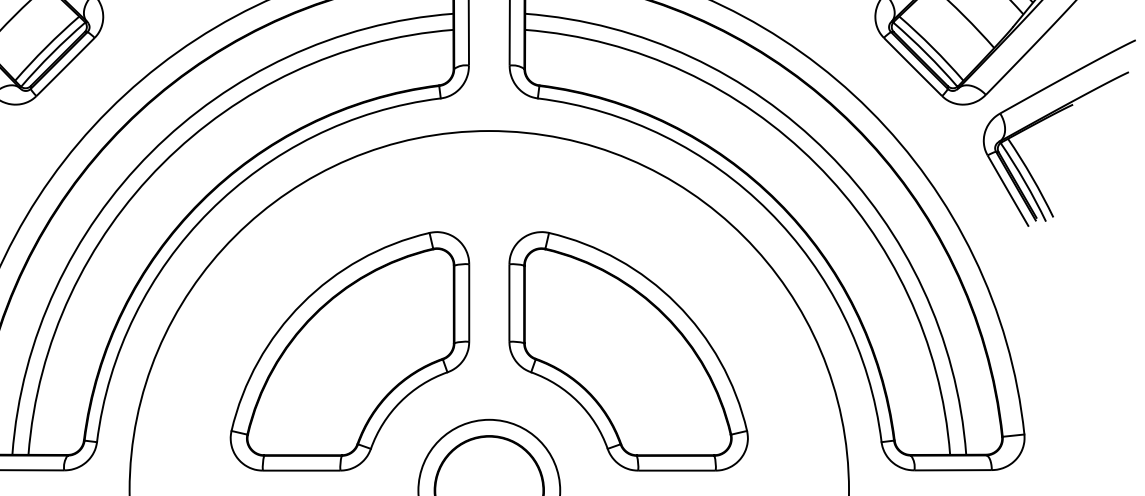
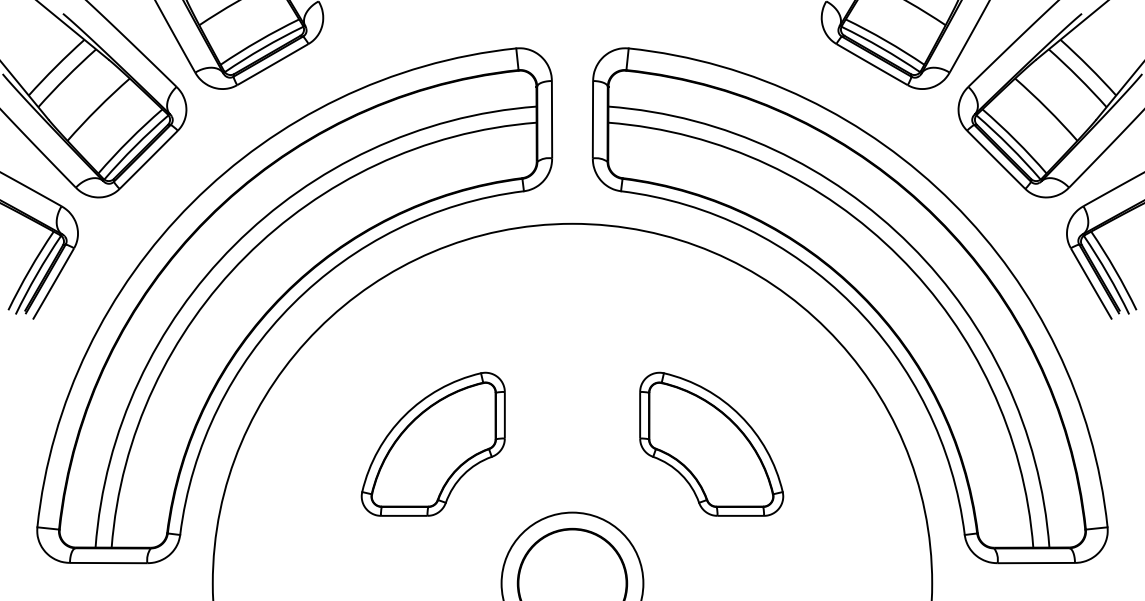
part: (350, 351) -> (433, 444), size x0.6
part: (628, 351) -> (711, 444), size x0.6

